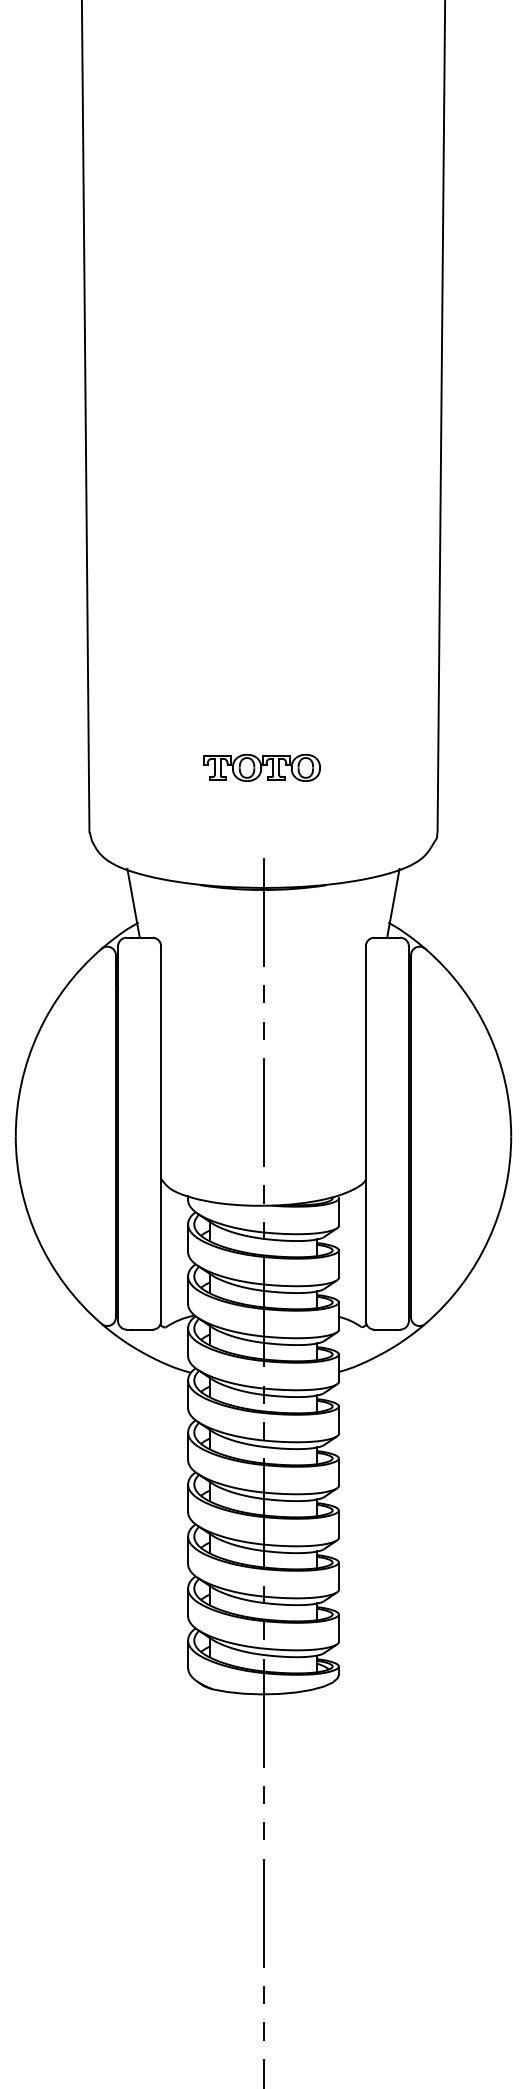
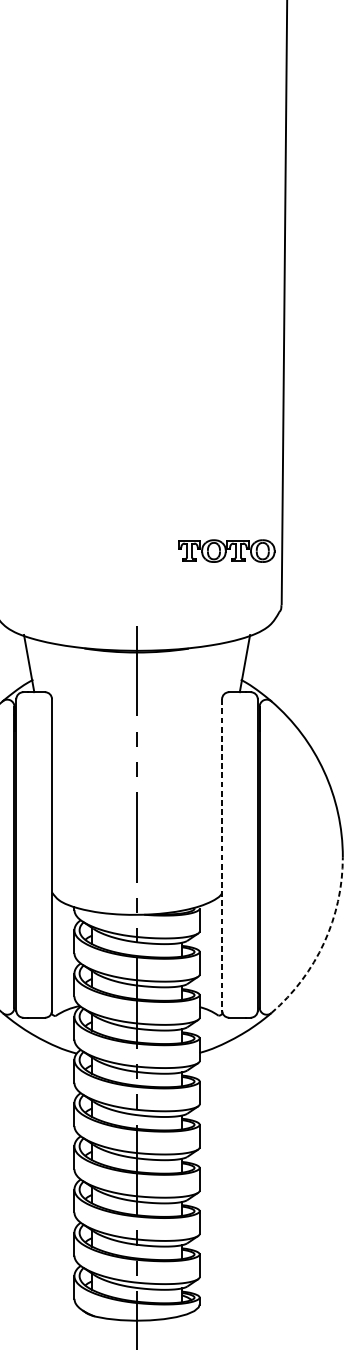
part: (261, 767) -> (225, 550), moved
line: (365, 1134) -> (221, 855), solid -> dashed
arc: (488, 1239) -> (323, 942), solid -> dashed

